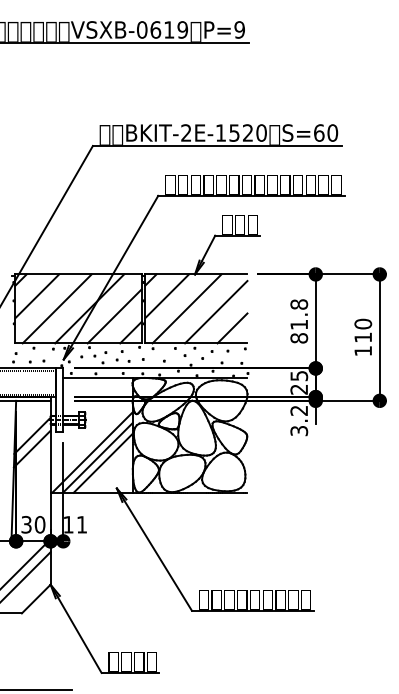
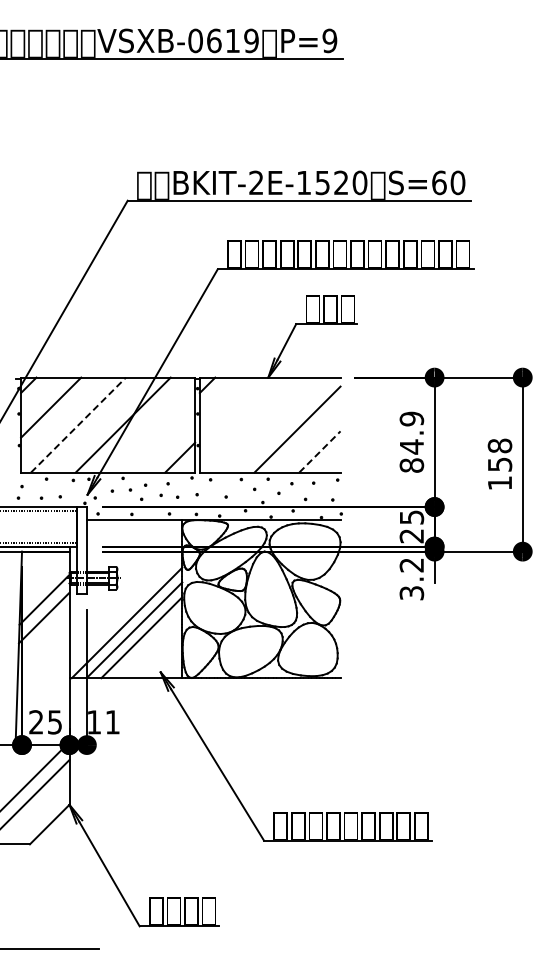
line: (166, 296) -> (229, 407), removed
line: (57, 308) -> (78, 424), solid -> dashed
line: (186, 308) -> (256, 424), removed
text: (298, 314) -> (411, 432), 81.8 -> 84.9
line: (114, 315) -> (157, 434), removed
line: (232, 328) -> (320, 451), solid -> dashed
text: (363, 330) -> (500, 454), 110 -> 158
text: (33, 524) -> (45, 722), 30 -> 25

